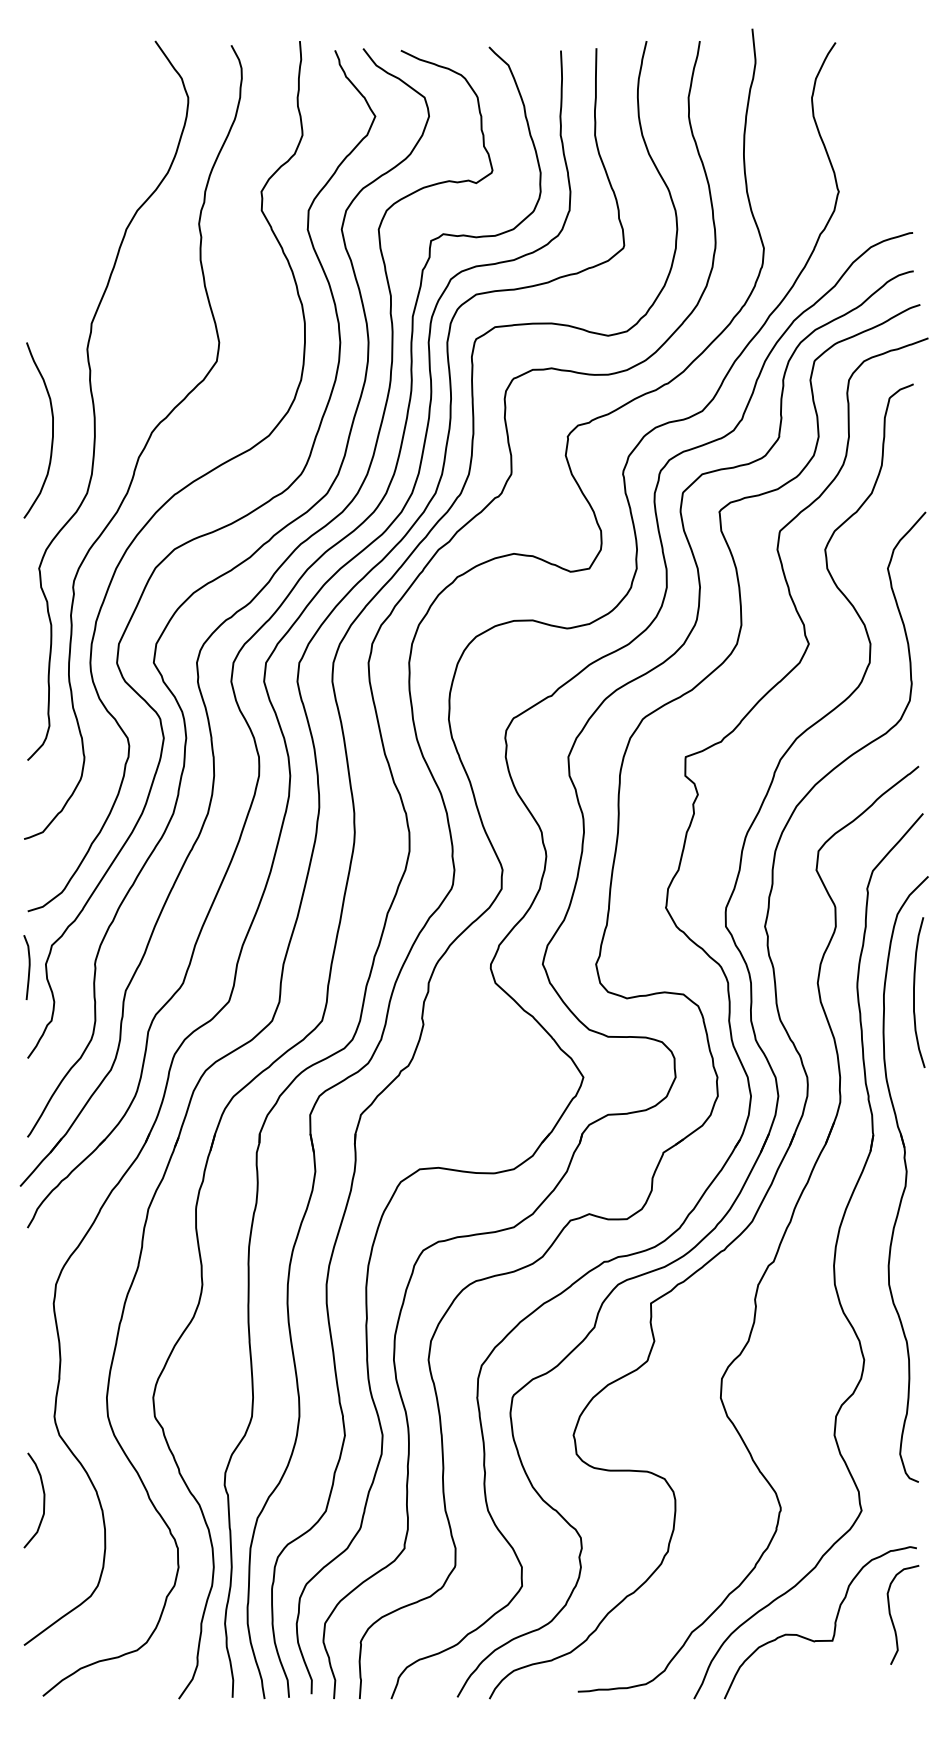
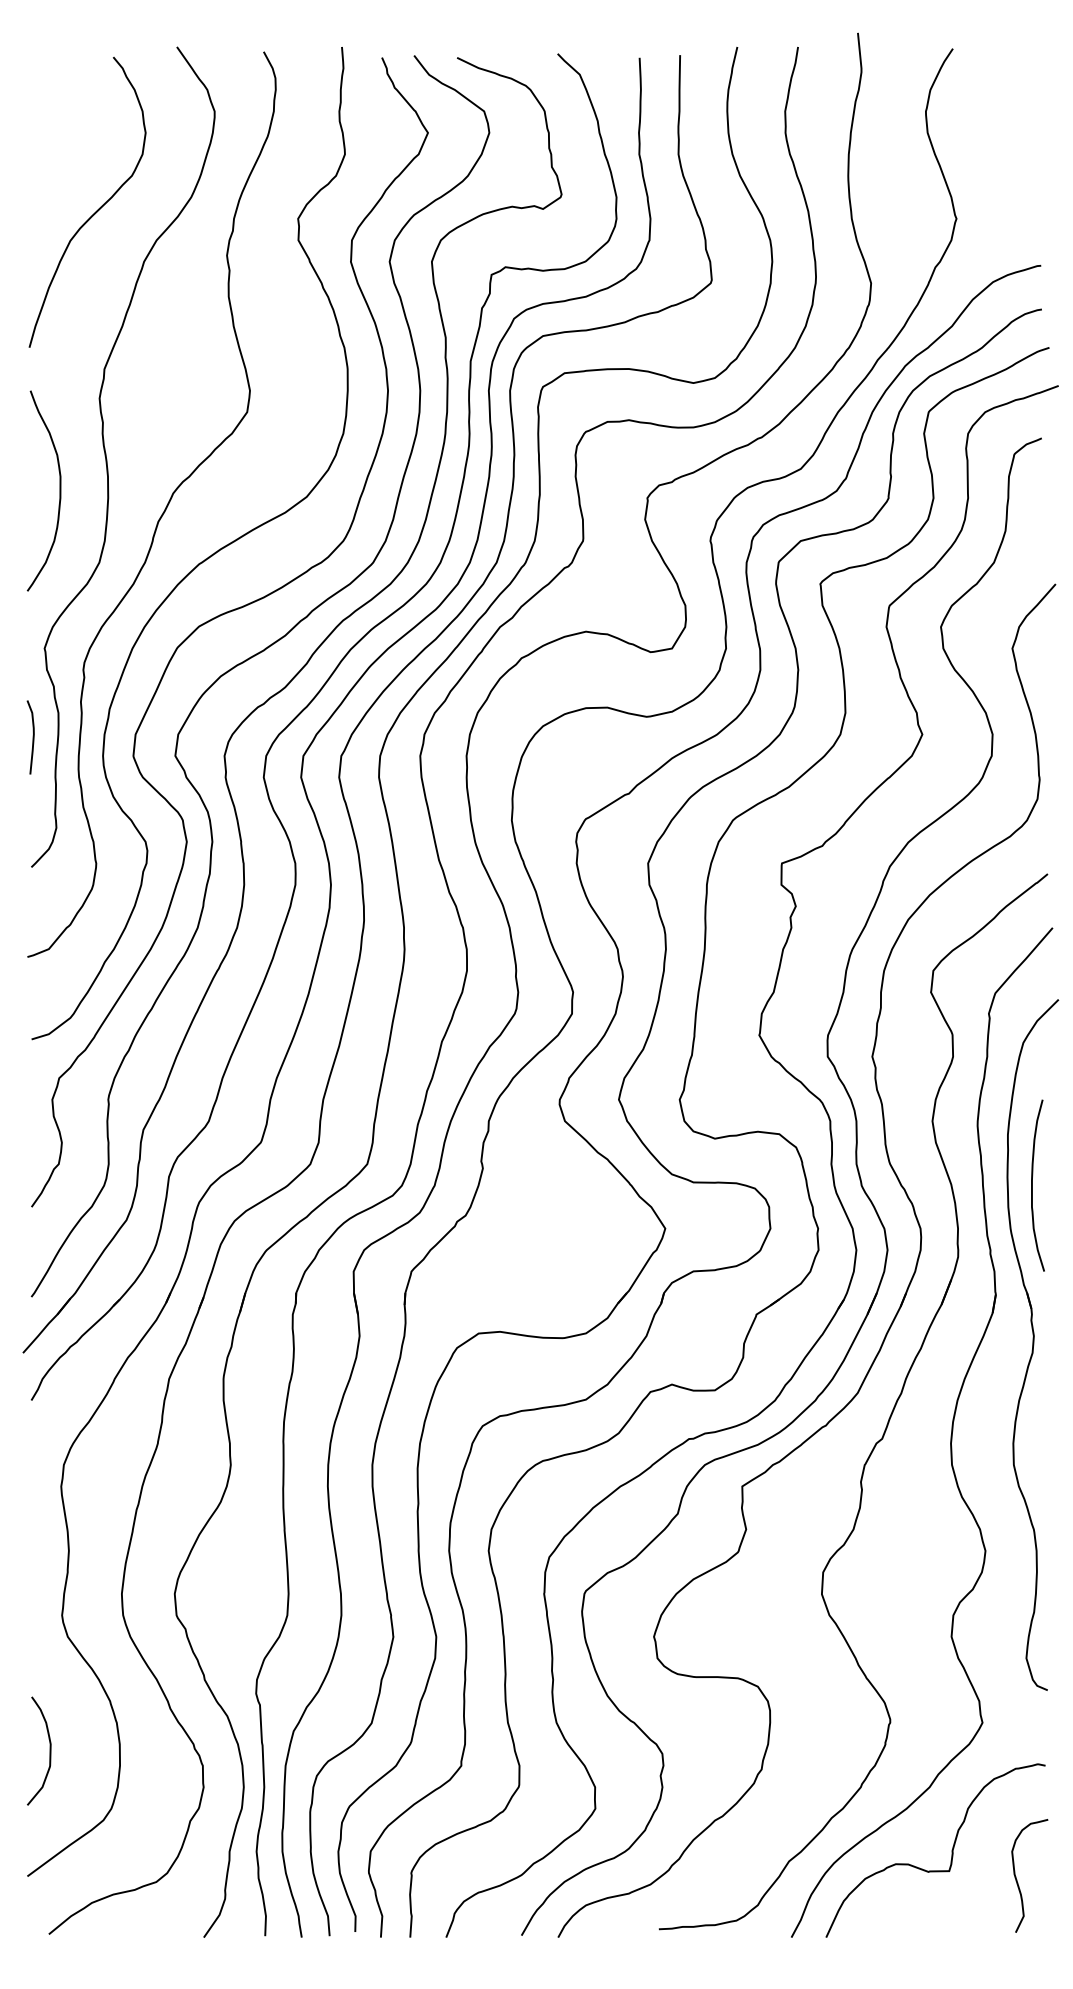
curve: (84, 184) -> (96, 210), added
curve: (28, 967) -> (32, 737), moved
curve: (914, 992) -> (1032, 1185), moved
curve: (43, 1500) -> (49, 1751), moved
curve: (892, 1618) -> (1017, 1879), moved

